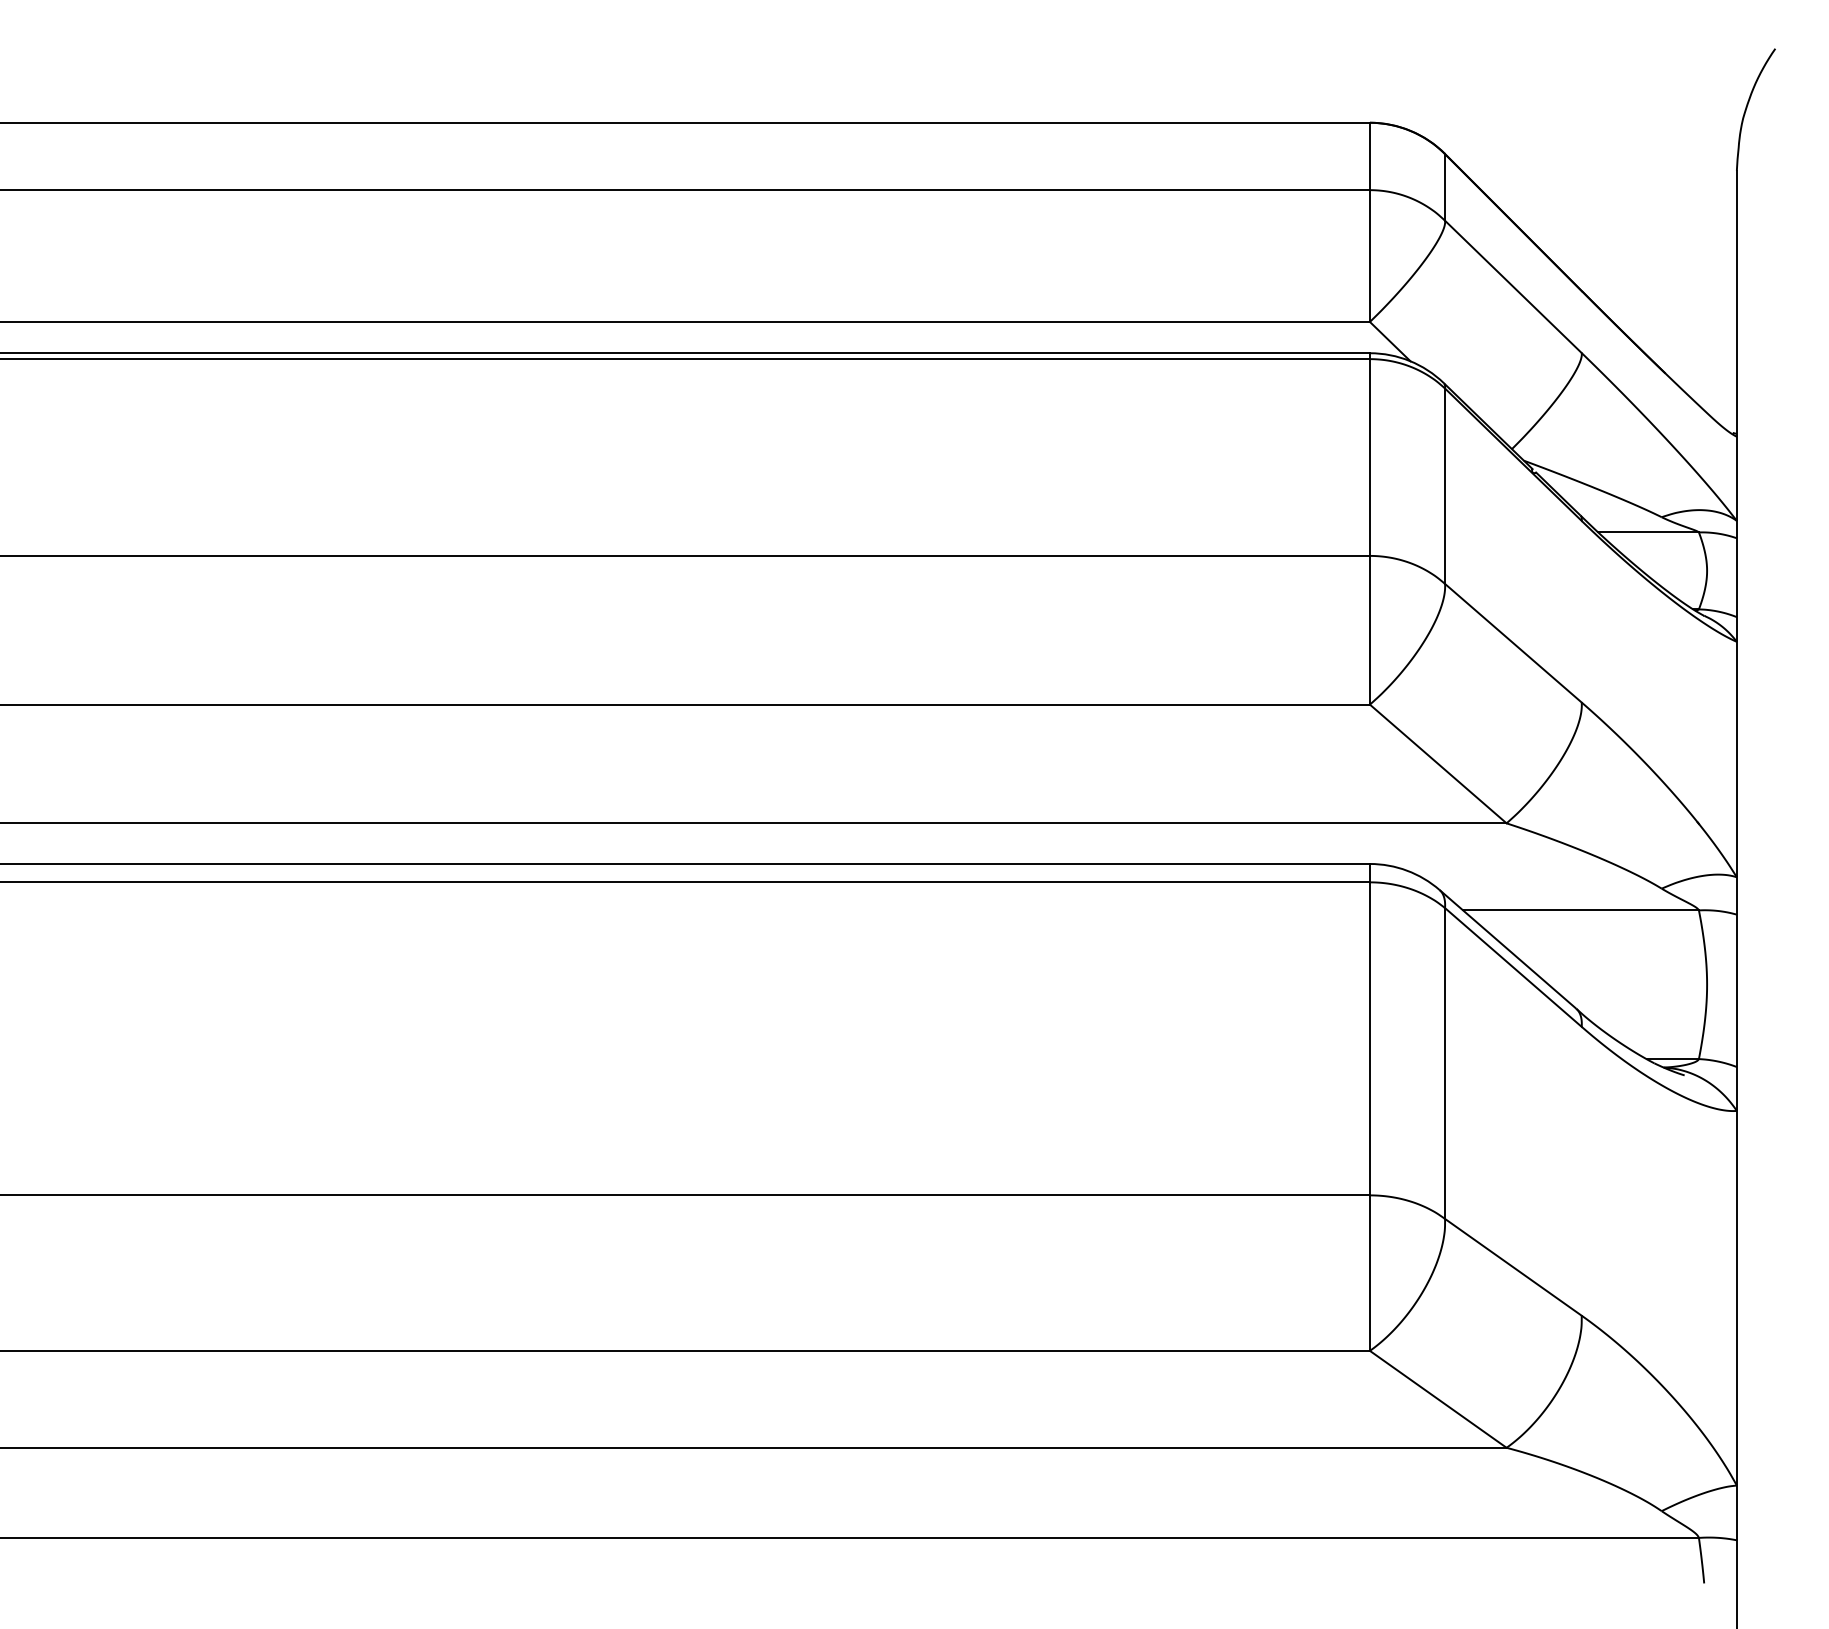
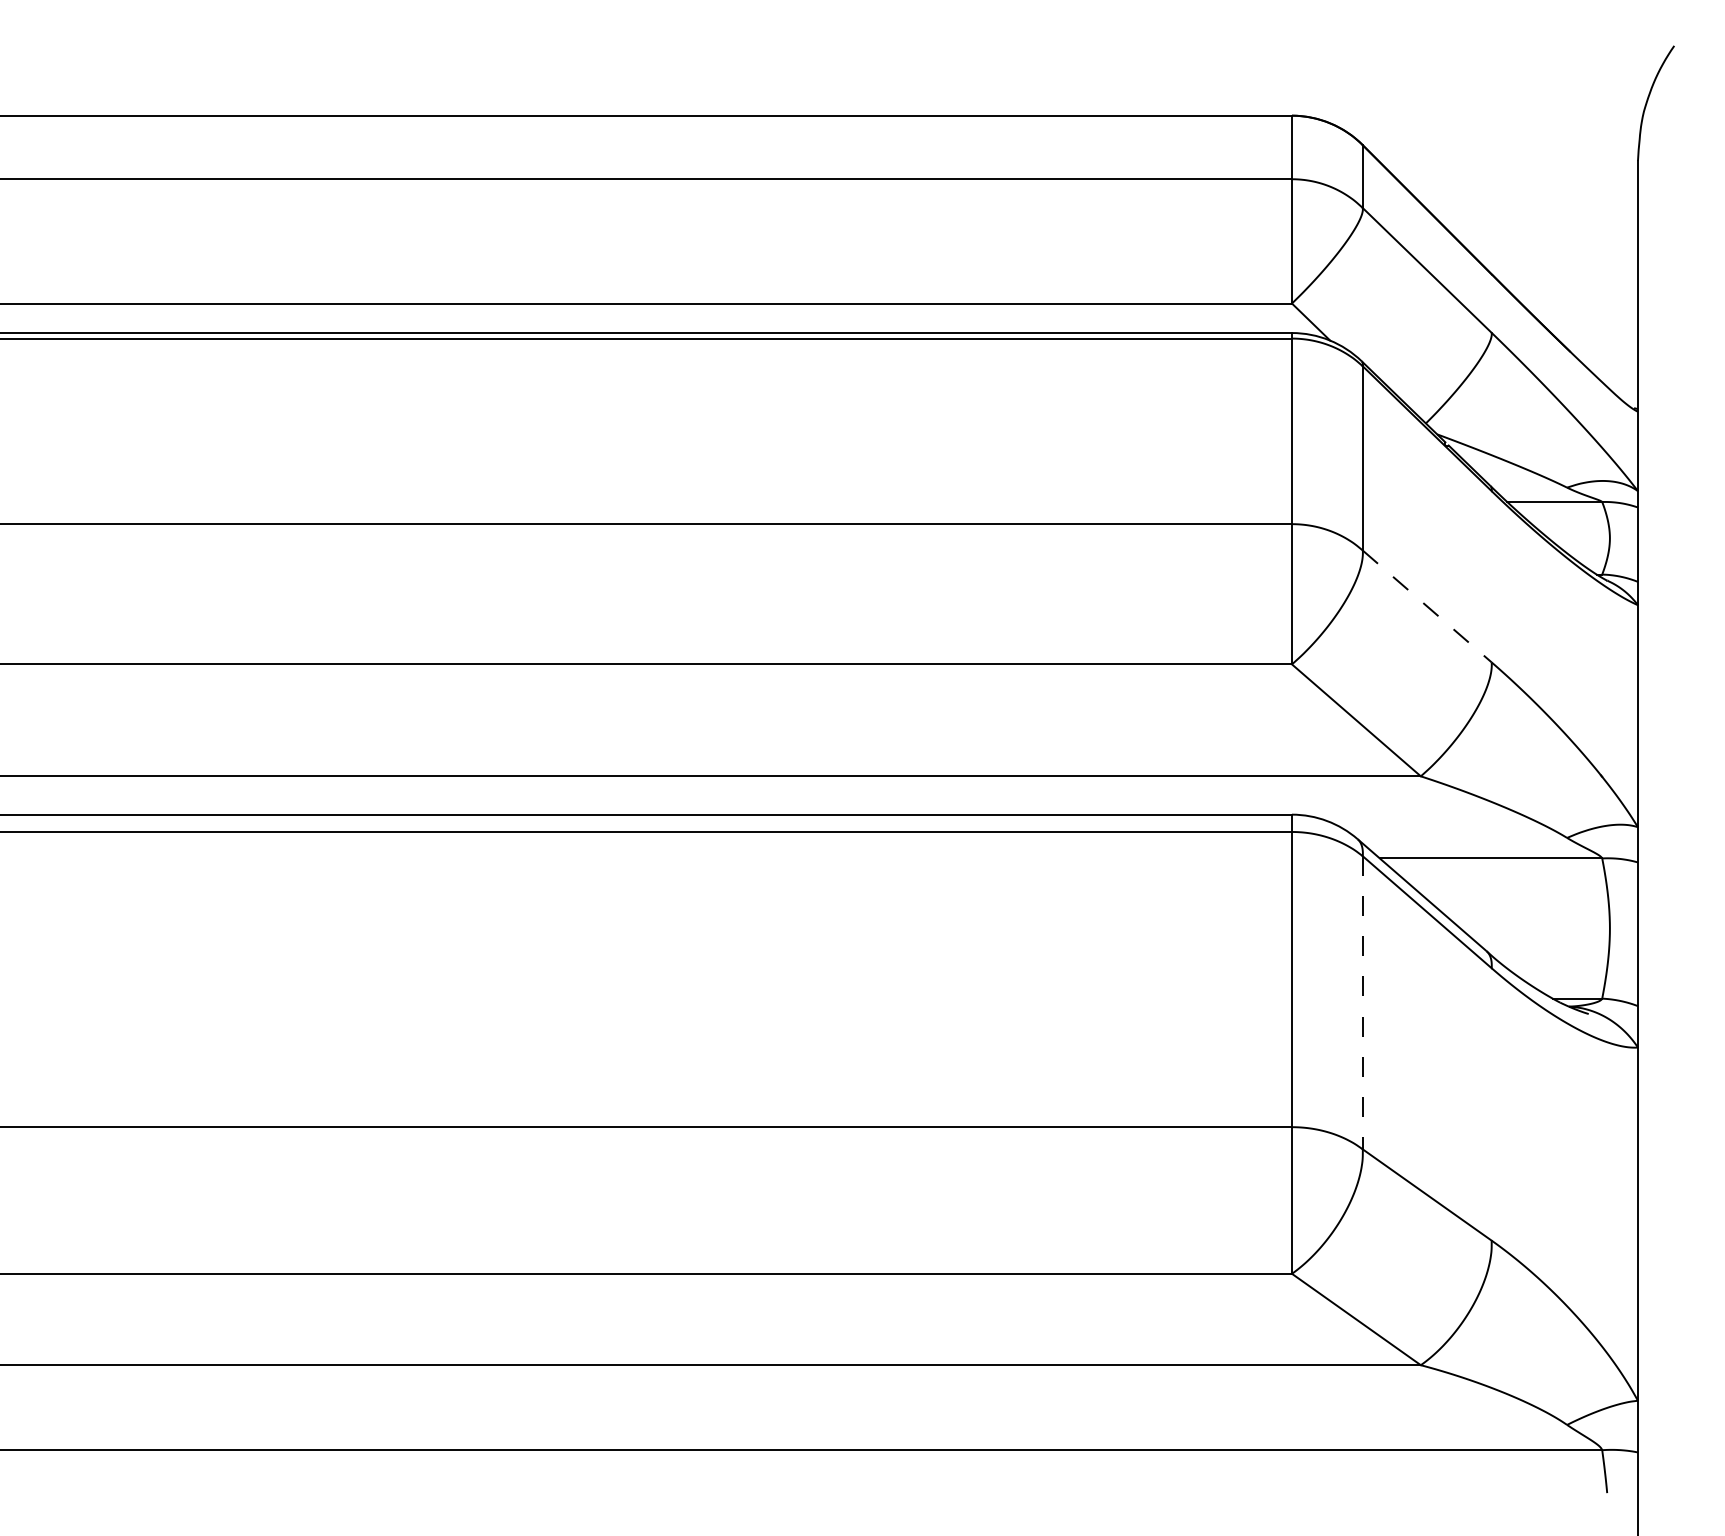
line: (1513, 643) -> (1427, 606), solid -> dashed
line: (1445, 1064) -> (1363, 1003), solid -> dashed

